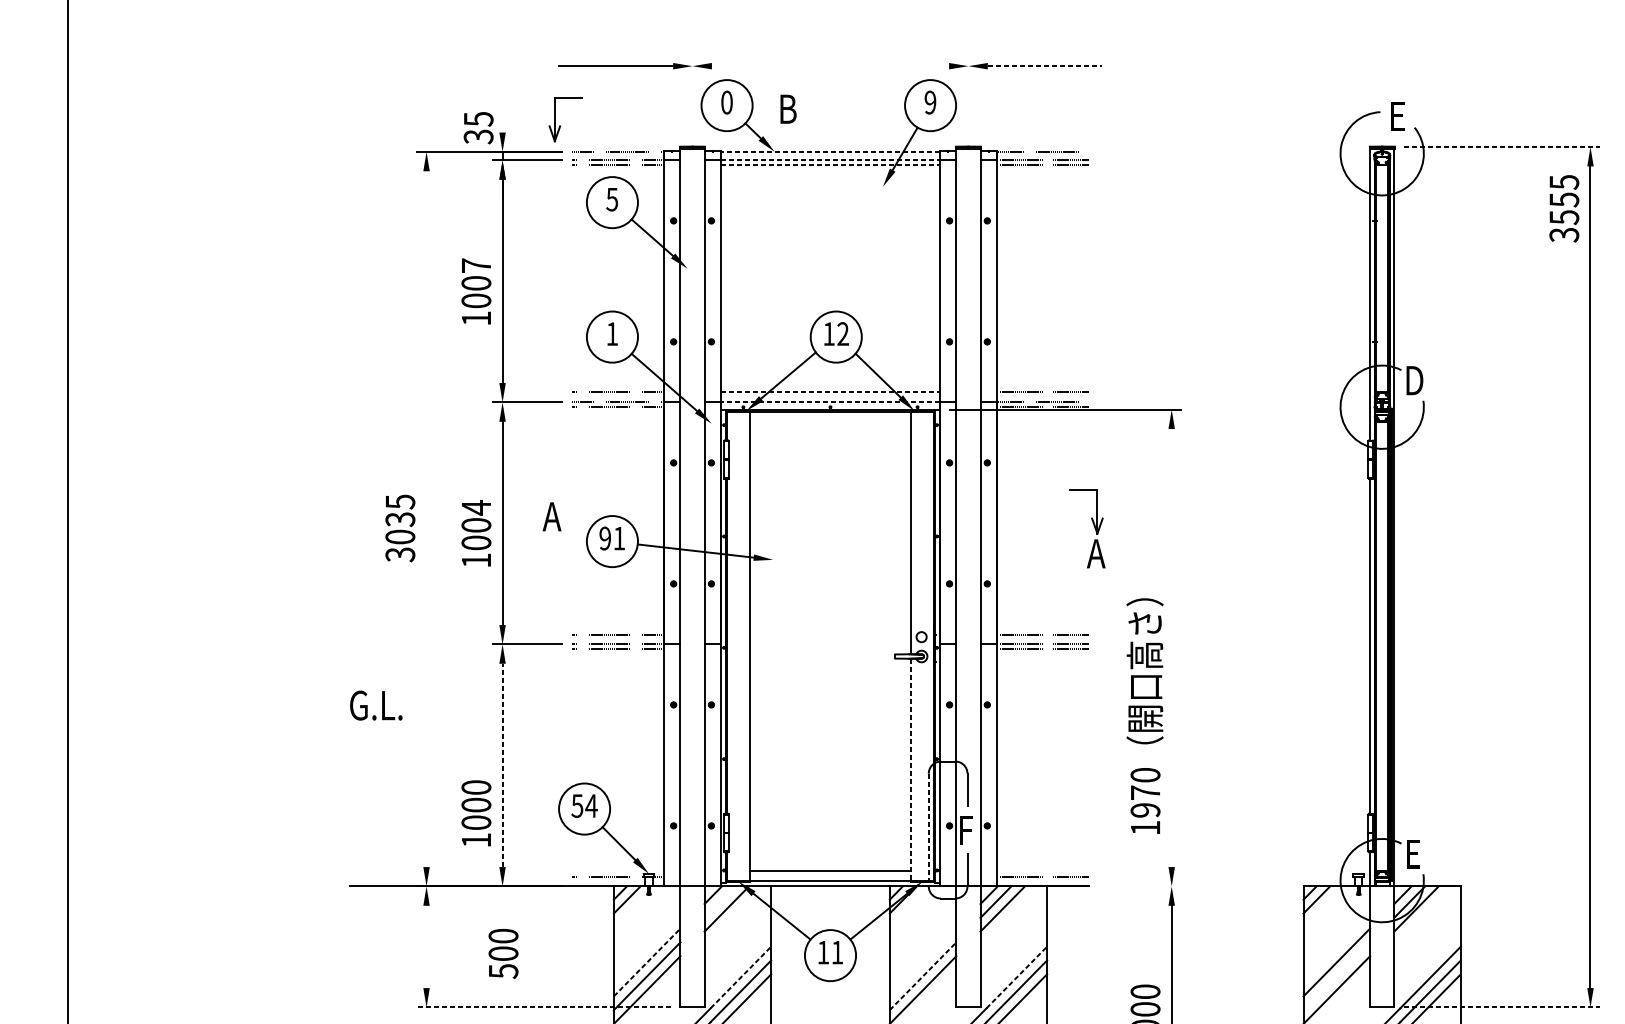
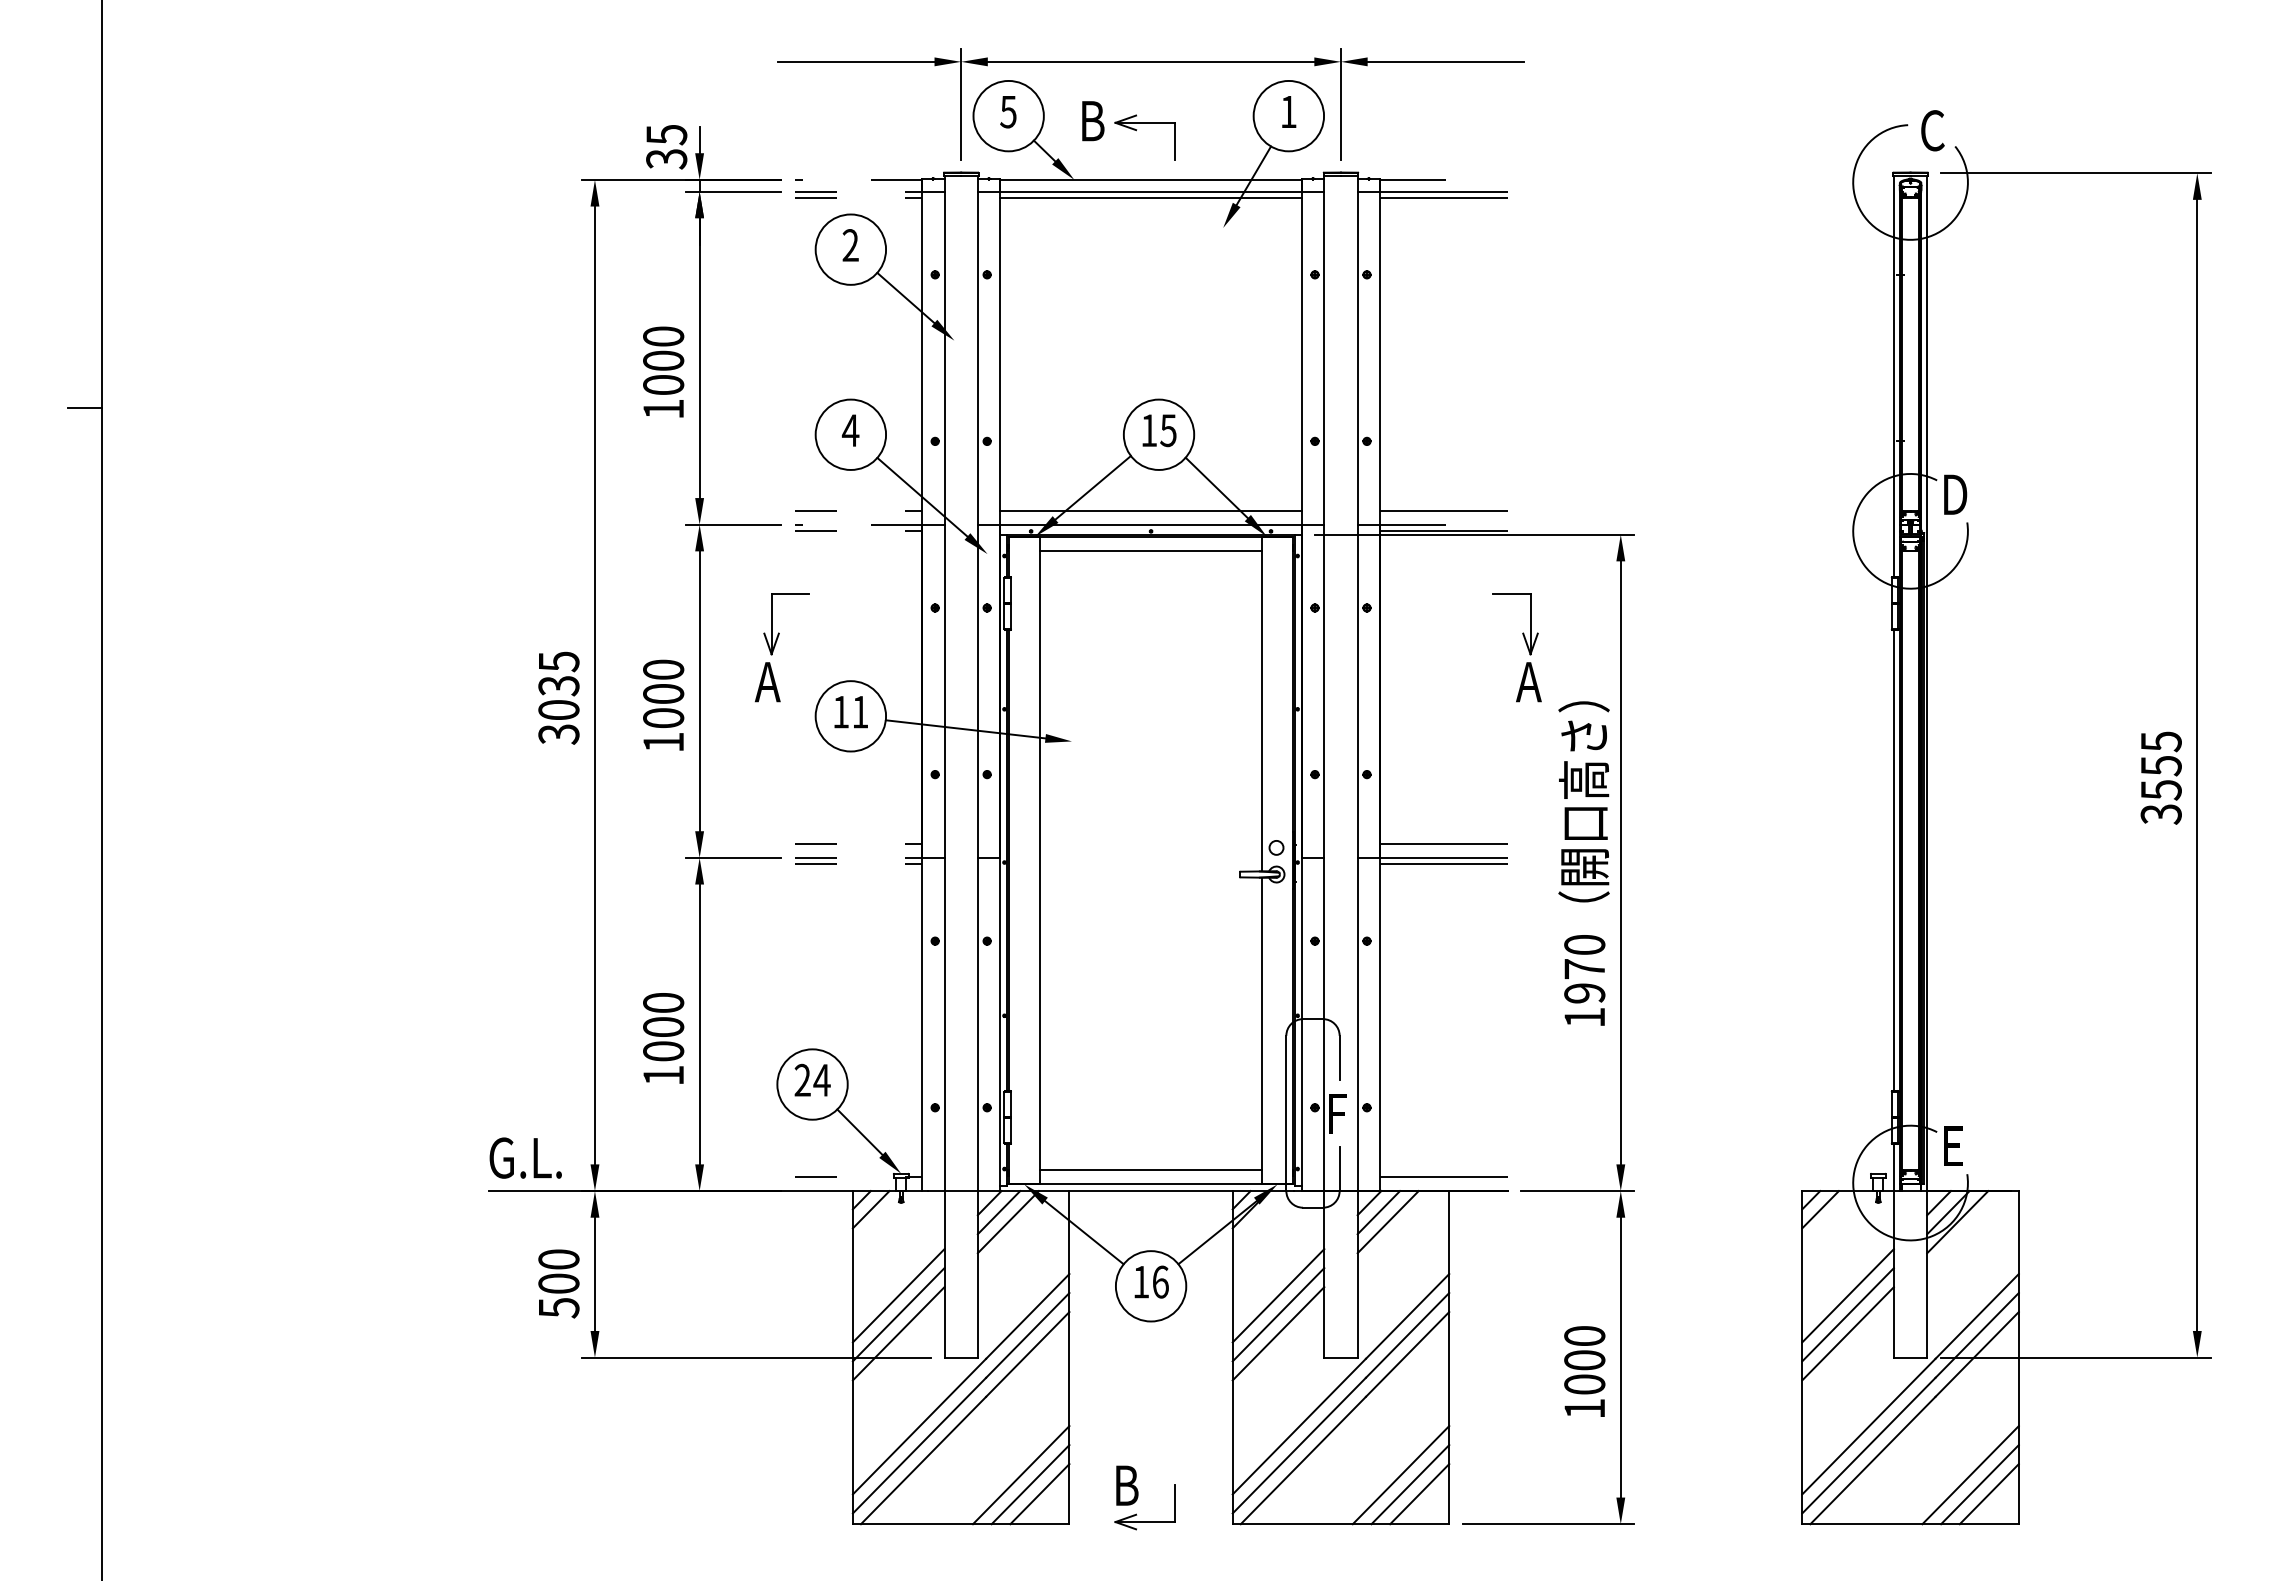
line: (830, 65) -> (1150, 61), added
line: (1045, 65) -> (1446, 61), dashed -> solid
line: (692, 96) -> (961, 103), added
line: (968, 96) -> (1340, 103), added
text: (726, 102) -> (1008, 111), 0 -> 5
text: (930, 102) -> (1288, 111), 9 -> 1
part: (819, 116) -> (1136, 131), added
text: (1398, 116) -> (1932, 130), E -> C
line: (502, 122) -> (699, 139), added
part: (560, 125) -> (779, 632), moved
line: (1502, 147) -> (2076, 173), dashed -> solid
line: (830, 151) -> (1151, 179), dashed -> solid
line: (830, 160) -> (1151, 191), dashed -> solid
line: (830, 164) -> (1151, 197), dashed -> solid
text: (612, 199) -> (850, 245), 5 -> 2
text: (1563, 208) -> (2160, 777), moved
text: (476, 265) -> (663, 336), 1007 -> 1000
line: (55, 317) -> (84, 408), added
text: (612, 333) -> (850, 430), 1 -> 4
text: (843, 333) -> (1168, 430), 12 -> 15
line: (830, 392) -> (1151, 511), dashed -> solid
line: (830, 402) -> (1151, 524), dashed -> solid
line: (830, 421) -> (1150, 551), added
text: (476, 507) -> (663, 669), 1004 -> 1000
line: (426, 519) -> (594, 685), added
part: (1093, 525) -> (1525, 643), moved
text: (604, 538) -> (840, 711), 91 -> 11
line: (1171, 647) -> (1620, 862), added
text: (376, 705) -> (525, 1157), moved
text: (1144, 716) -> (1583, 863), moved
line: (502, 765) -> (699, 1024), dashed -> solid
line: (911, 770) -> (1262, 1031), dashed -> solid
text: (577, 805) -> (802, 1079), 54 -> 24
text: (476, 813) -> (663, 1038), moved
line: (928, 830) -> (1286, 1113), dashed -> solid
line: (1140, 886) -> (1577, 1191), added
line: (719, 902) -> (998, 1212), added
line: (426, 946) -> (594, 1273), added
text: (837, 952) -> (1160, 1281), 11 -> 16
text: (503, 953) -> (558, 1283), moved
line: (647, 962) -> (899, 1295), dashed -> solid
line: (923, 962) -> (1278, 1295), added
line: (923, 976) -> (1278, 1314), dashed -> solid
line: (1336, 976) -> (1847, 1314), added
line: (741, 977) -> (1028, 1316), dashed -> solid
line: (1016, 977) -> (1407, 1316), dashed -> solid
line: (543, 1007) -> (756, 1357), dashed -> solid
line: (1502, 1007) -> (2076, 1357), dashed -> solid

